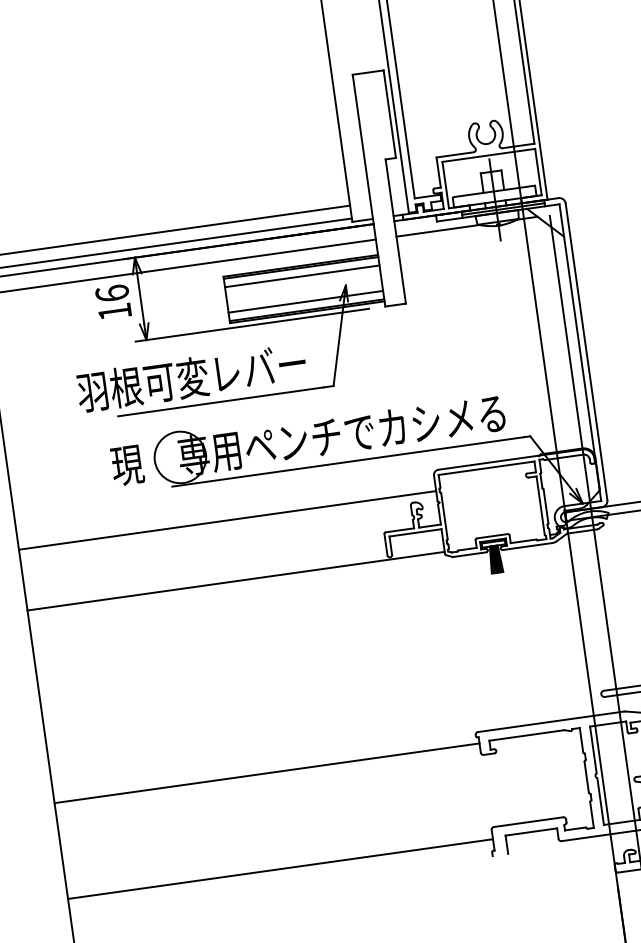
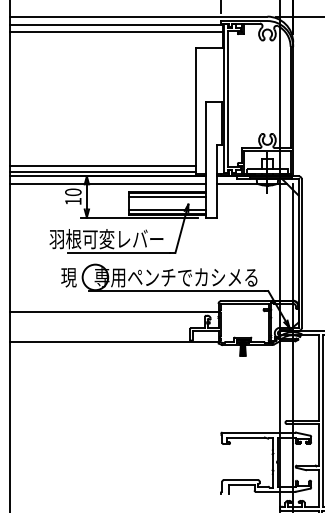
text: (112, 291) -> (73, 191), 16 -> 10
line: (265, 773) -> (115, 438), removed
line: (279, 869) -> (115, 486), removed

